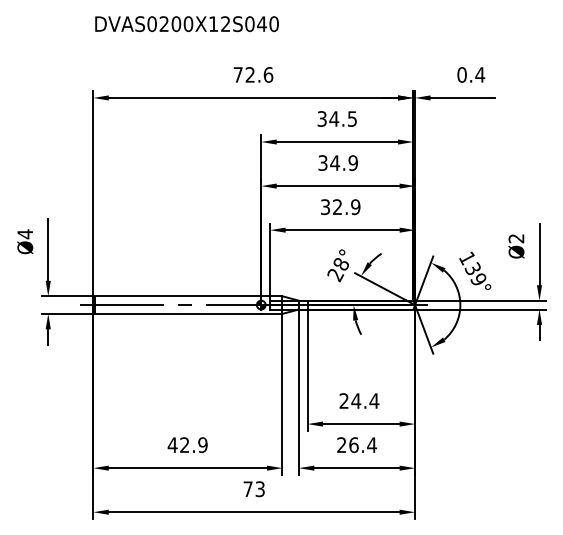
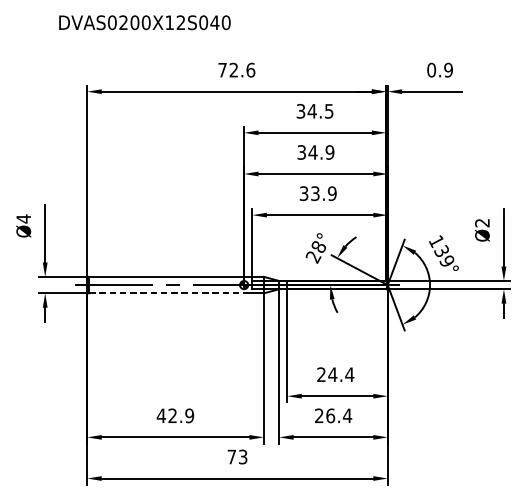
text: (186, 24) -> (144, 23), moved
text: (480, 74) -> (448, 69), 0.4 -> 0.9
text: (337, 207) -> (315, 193), 32.9 -> 33.9
line: (178, 313) -> (166, 292), solid -> dashed

